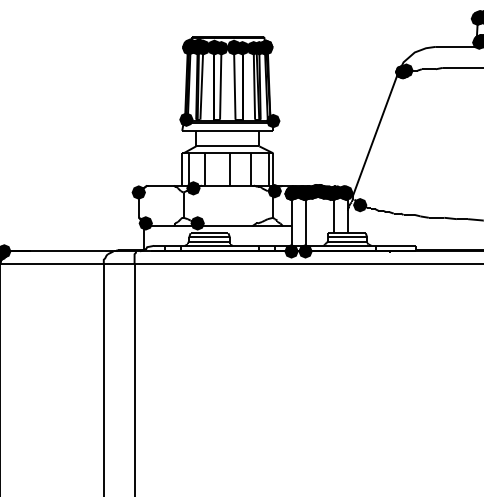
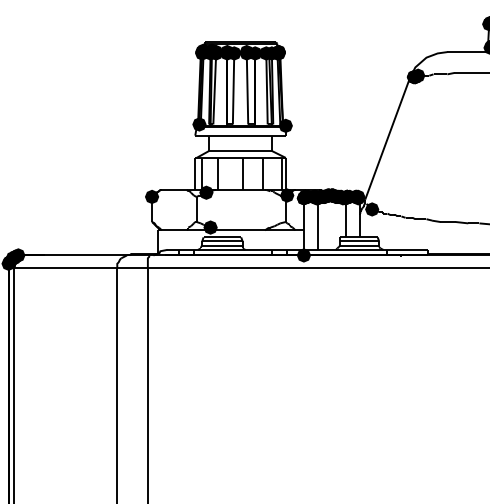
fill: (145, 223) -> (158, 227), removed
fill: (305, 251) -> (317, 255), removed

